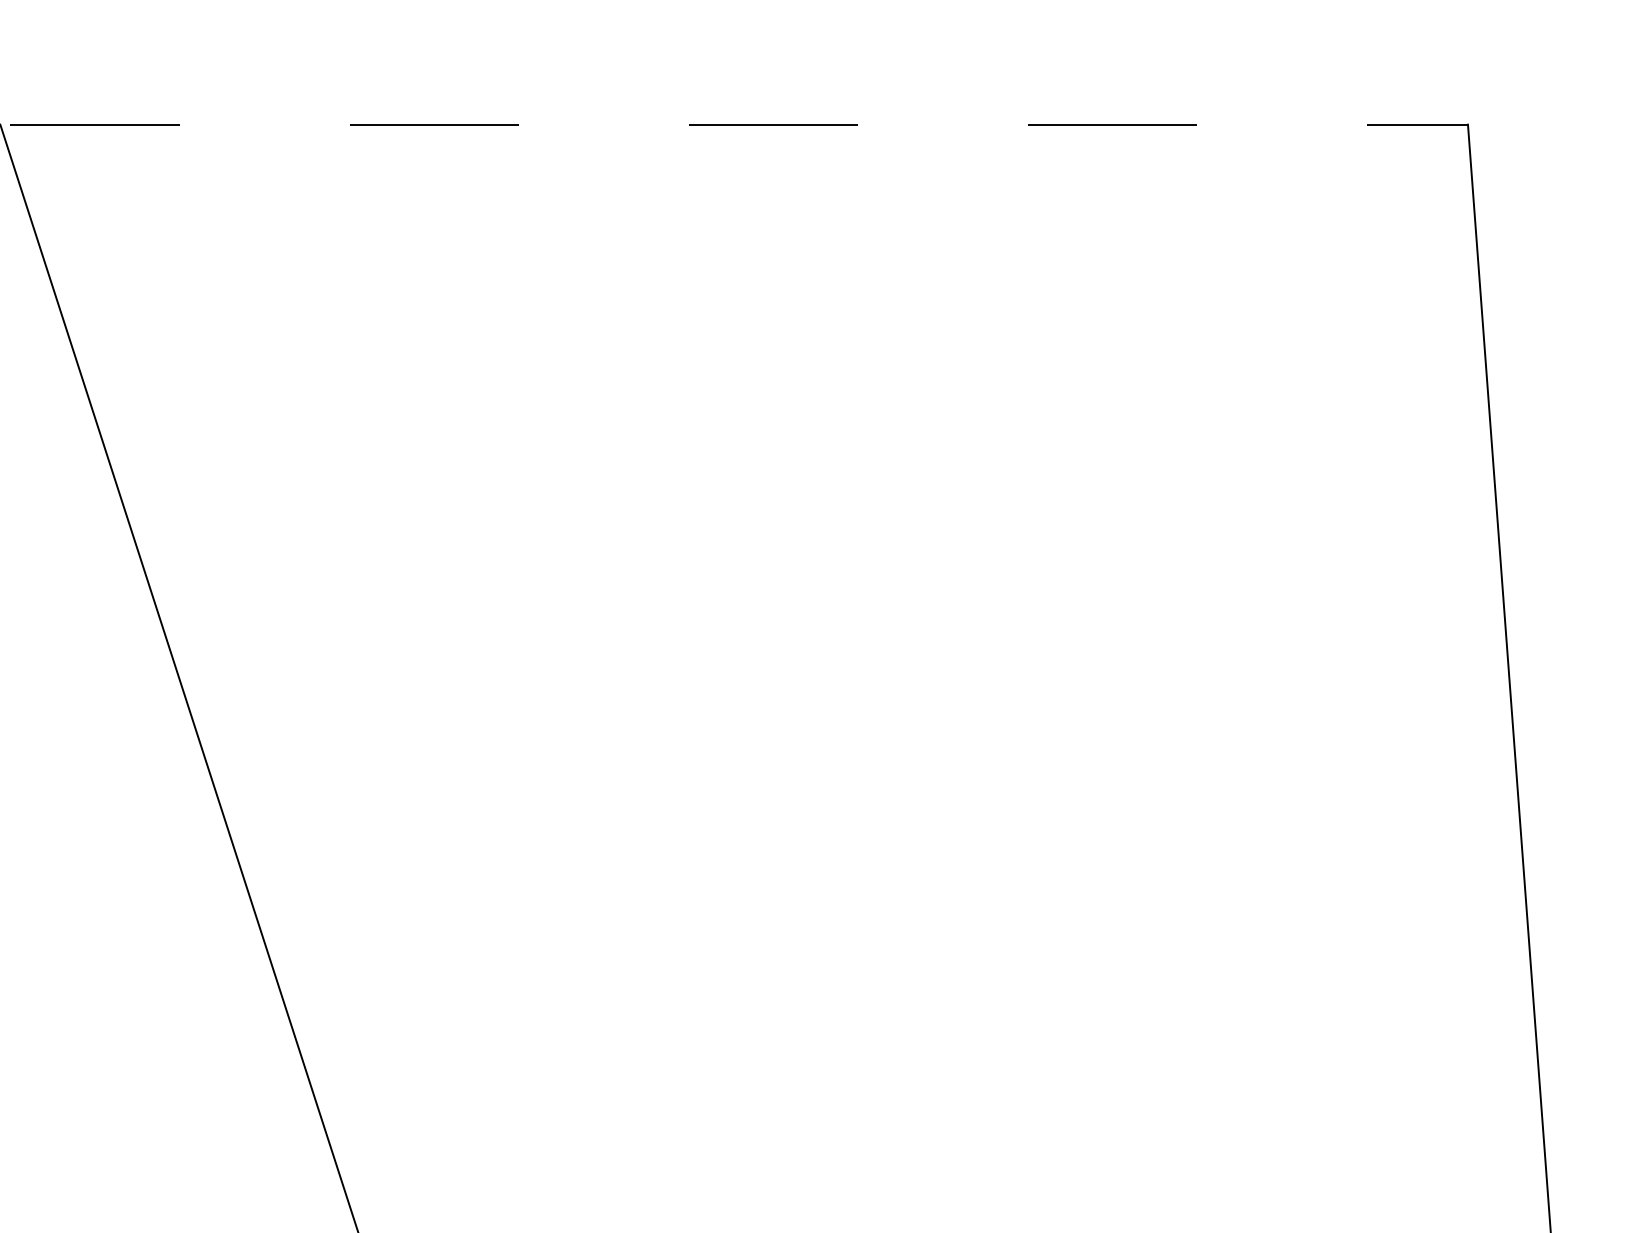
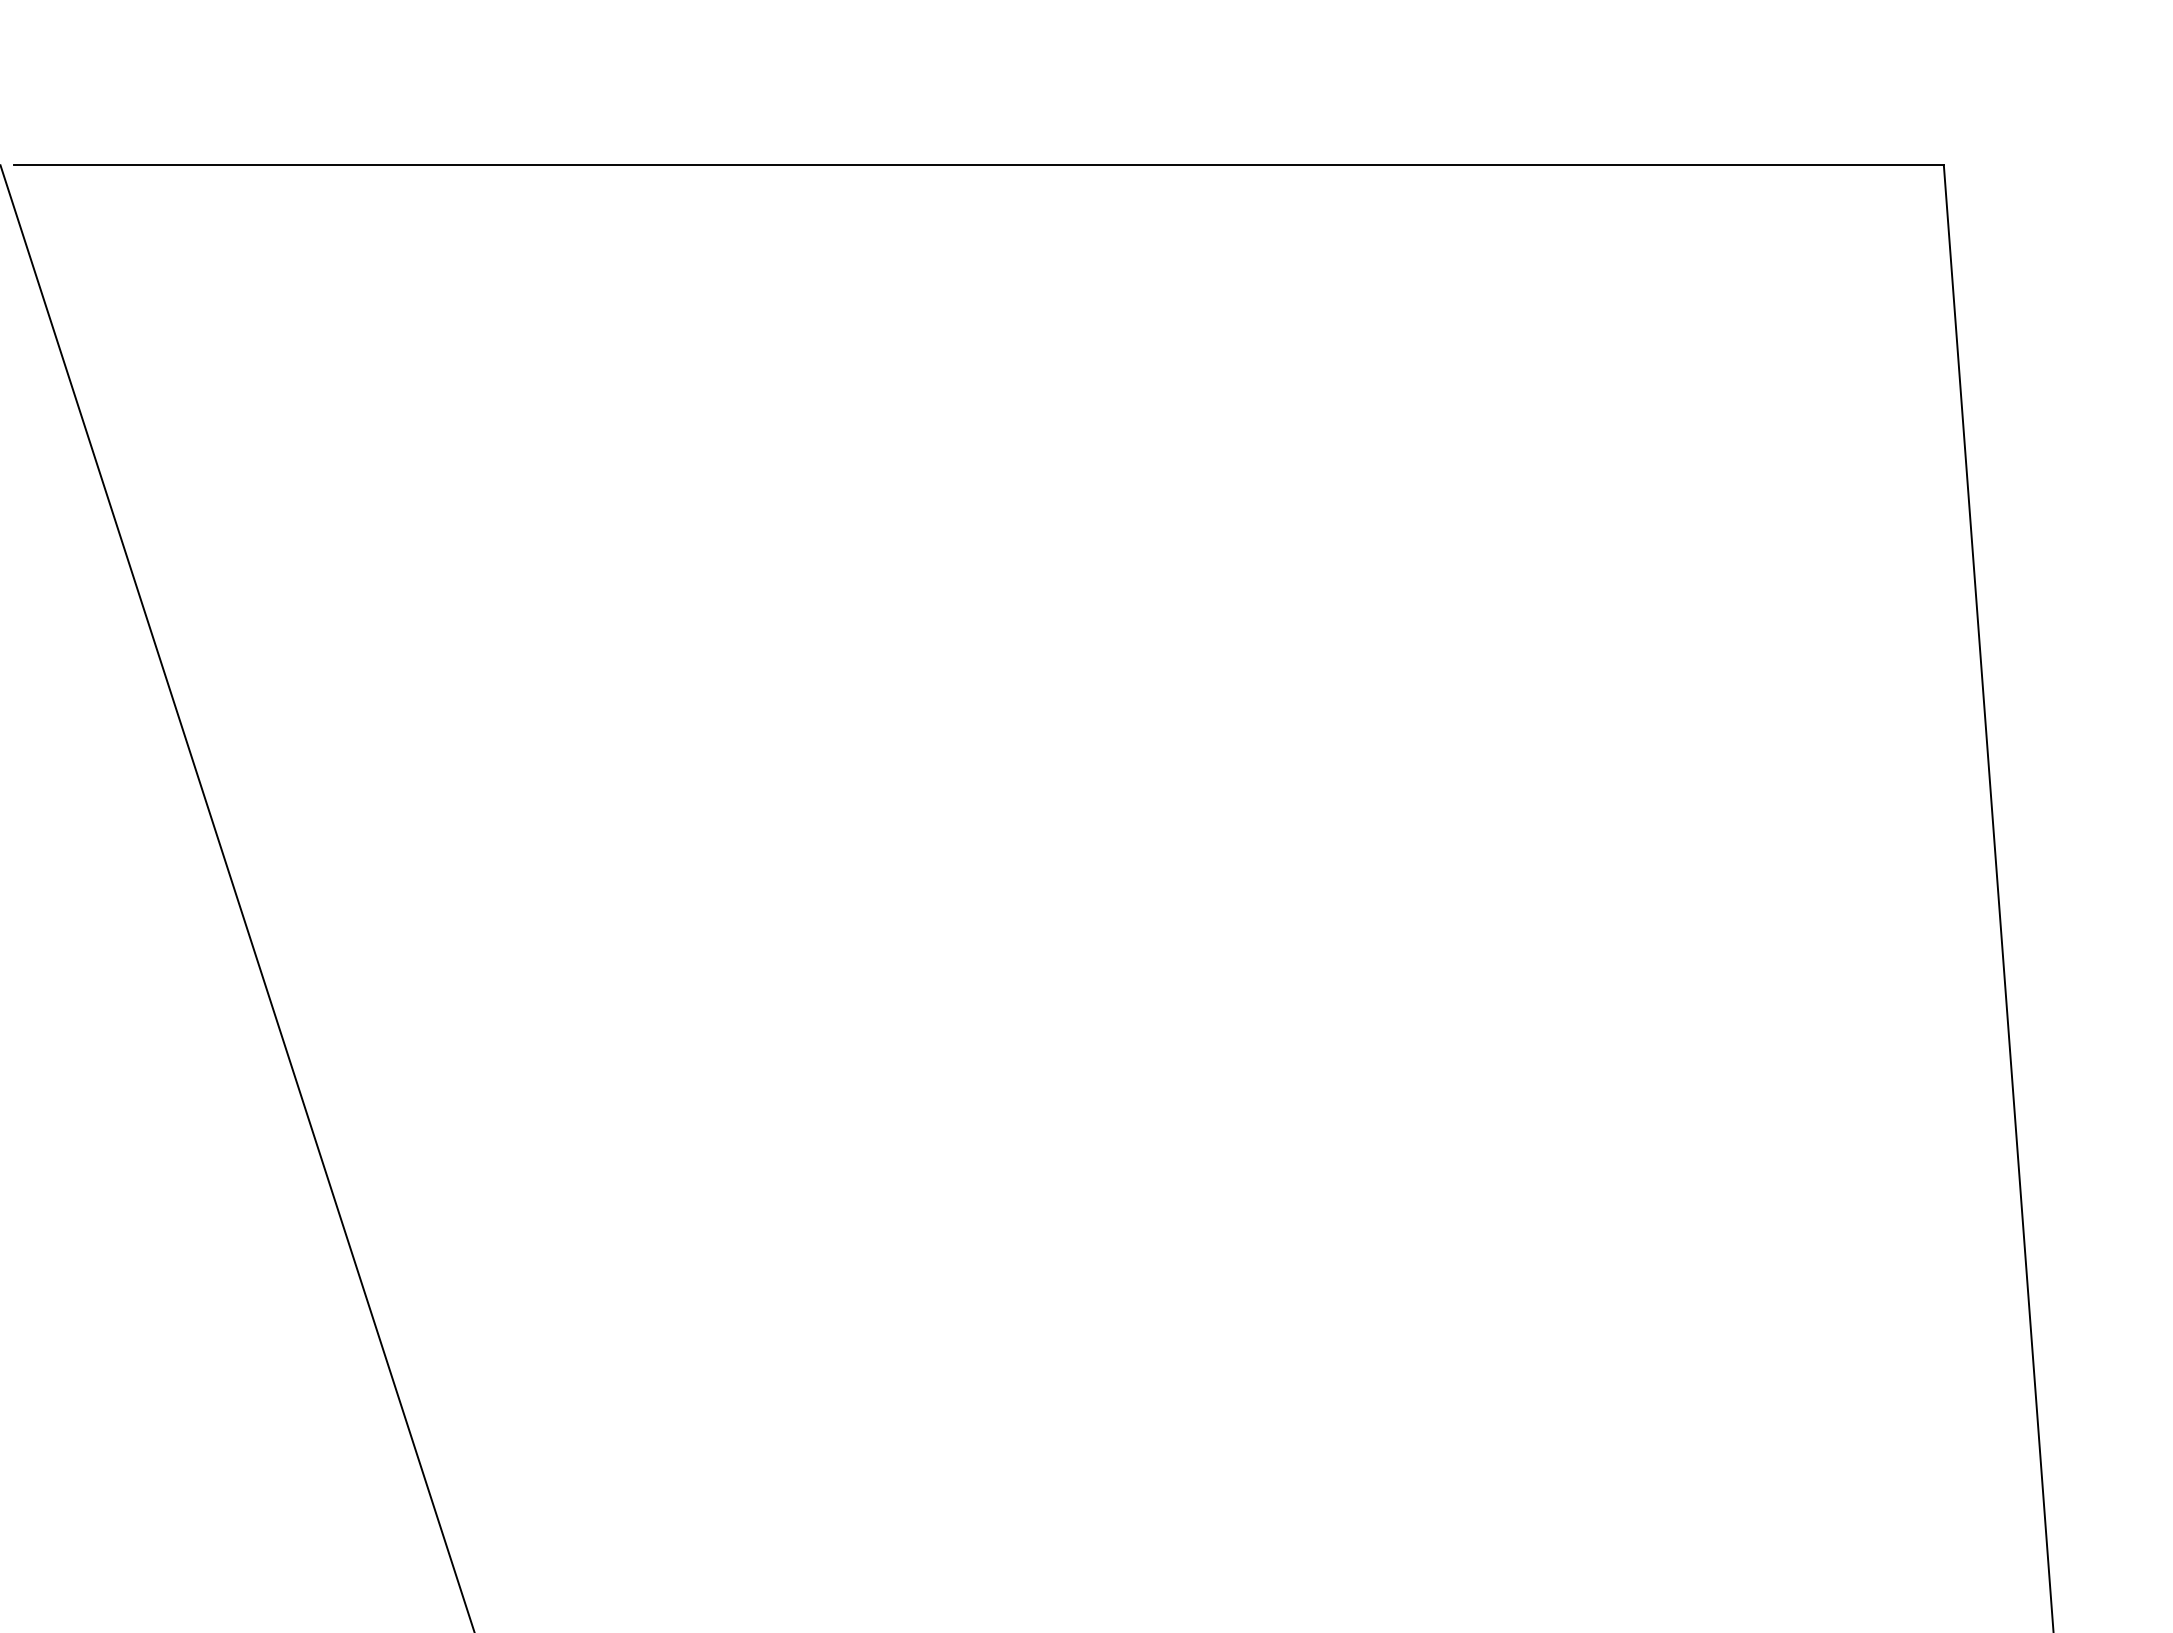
line: (739, 124) -> (979, 165), dashed -> solid

